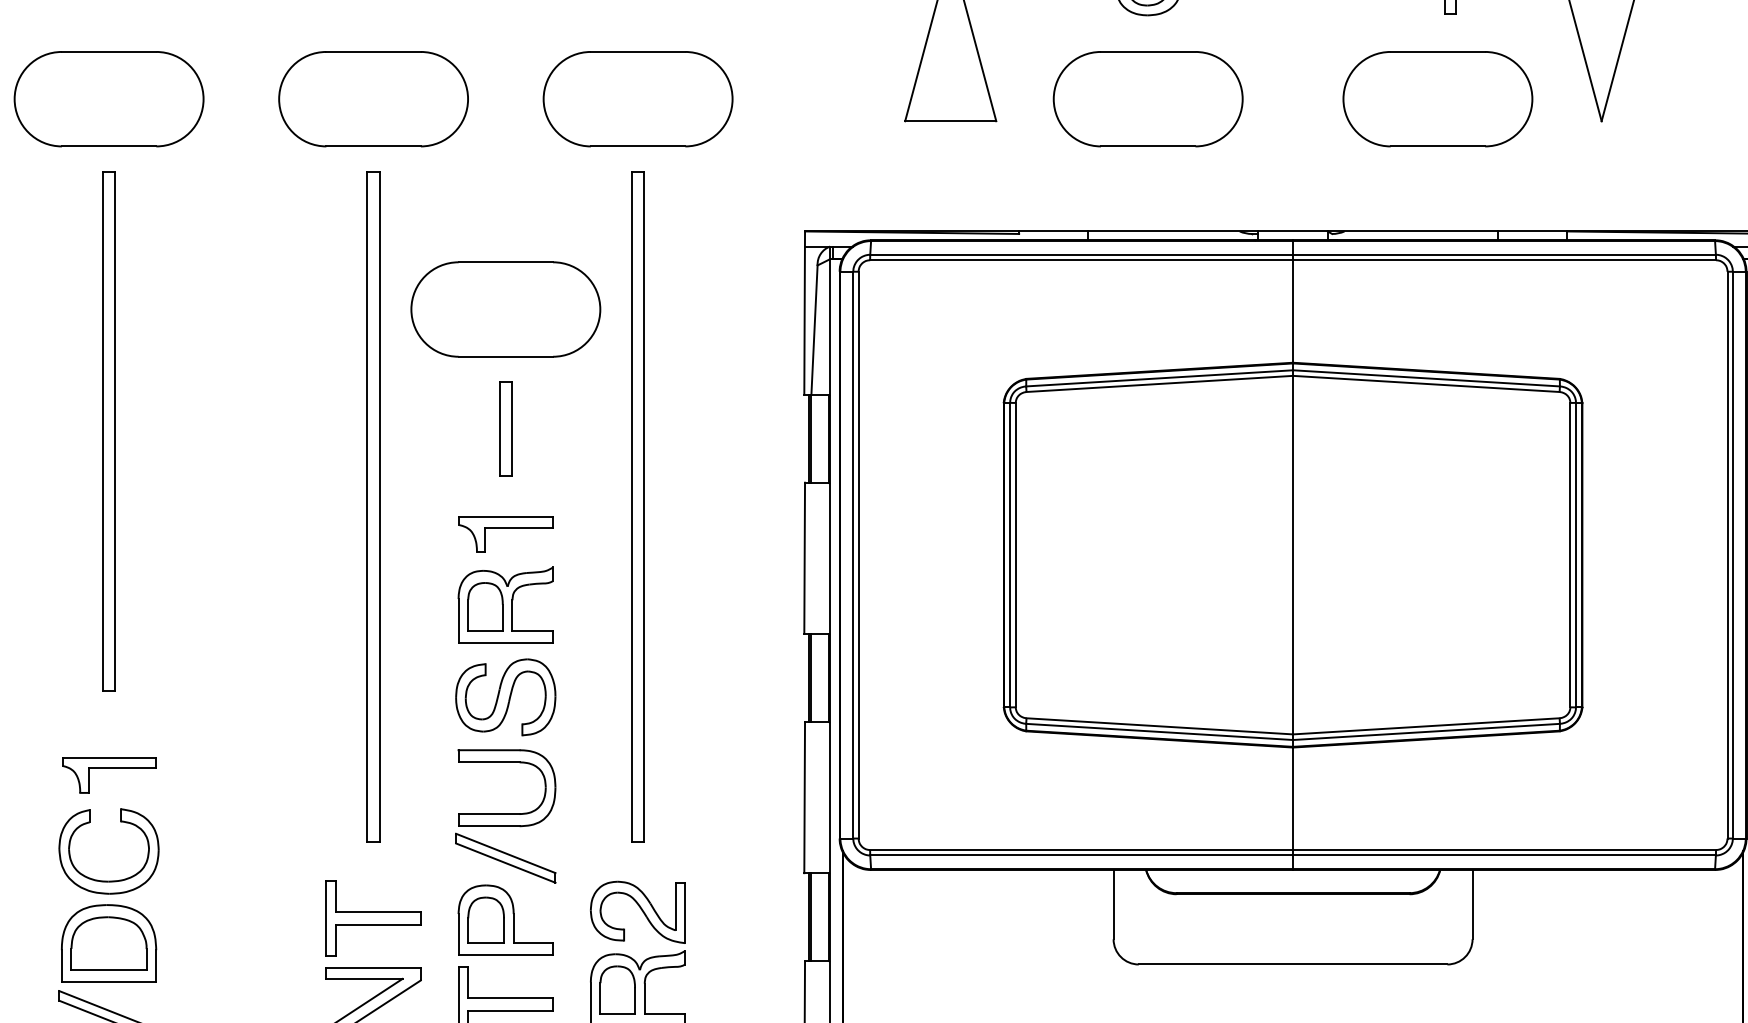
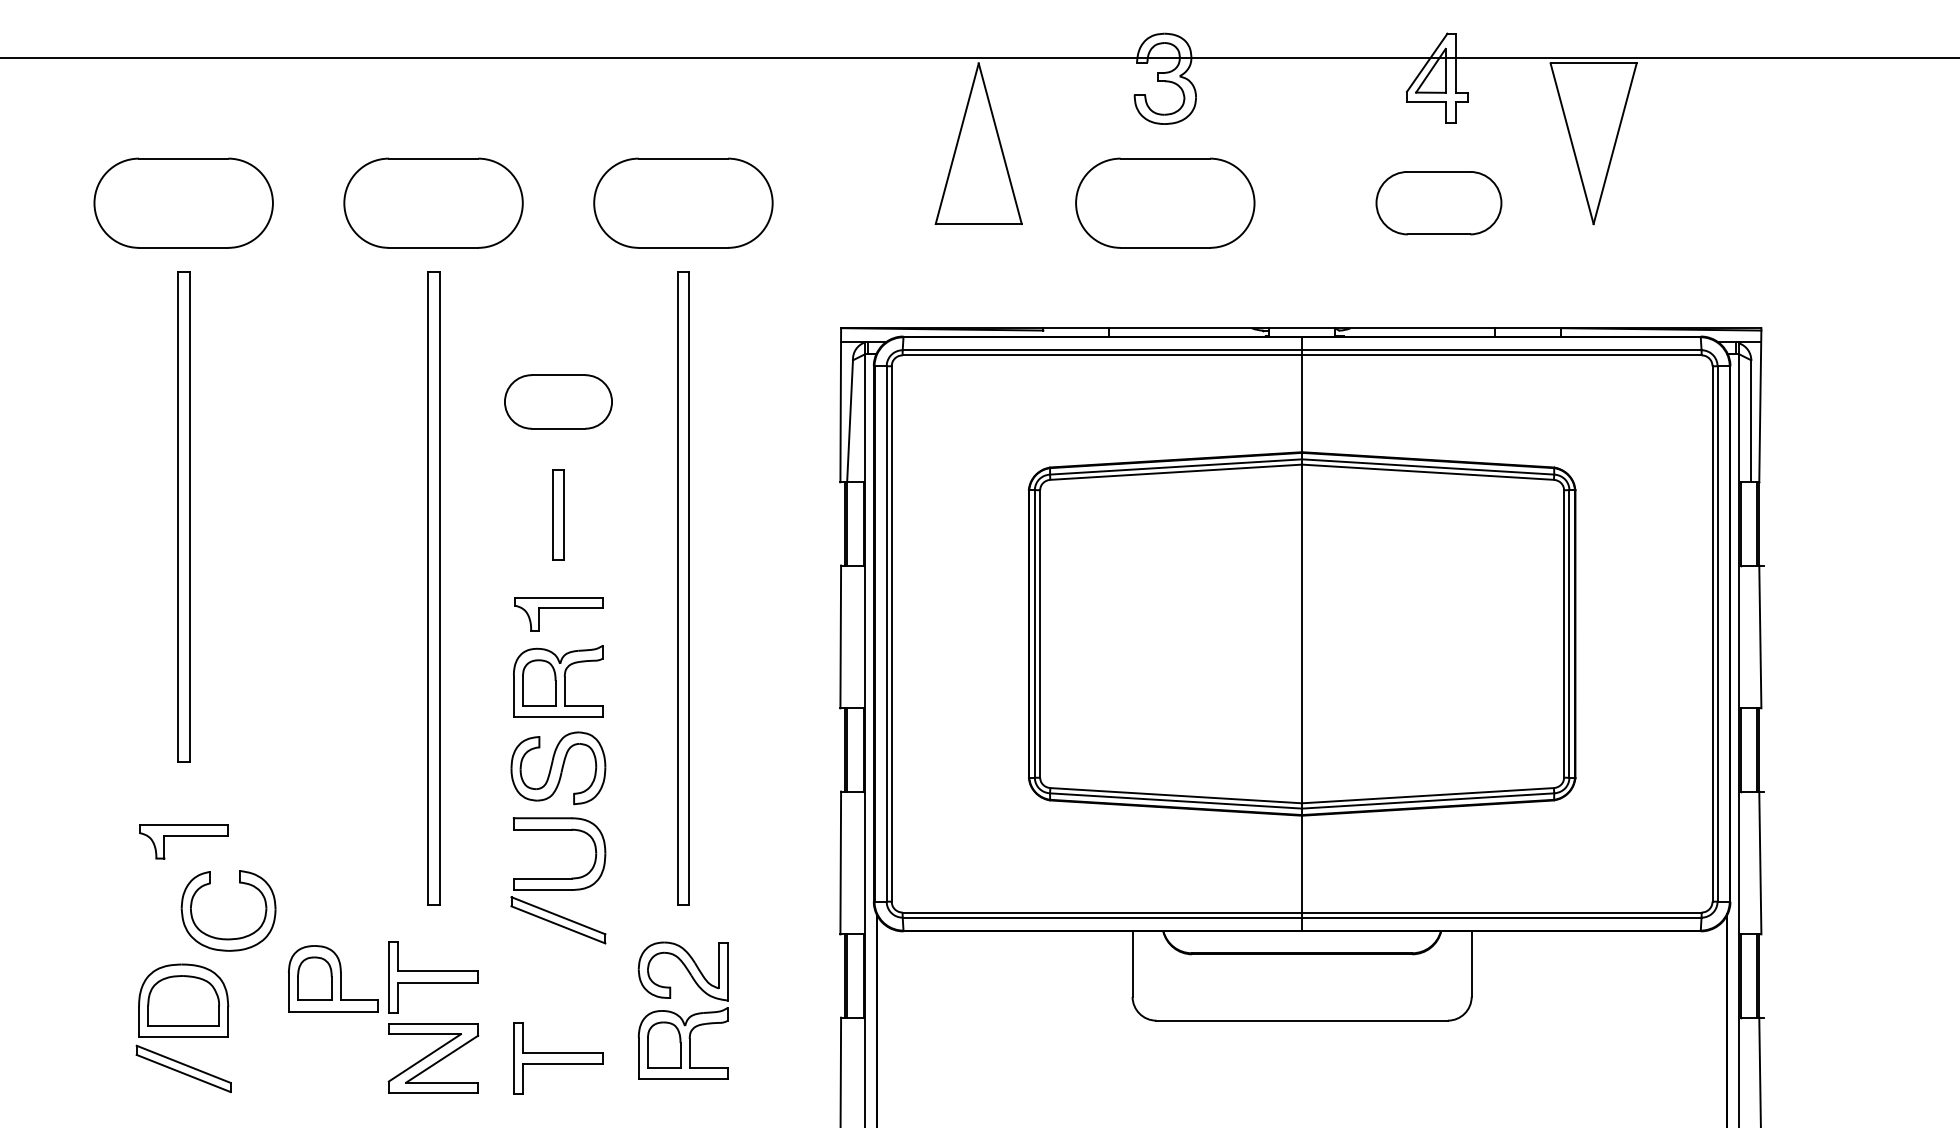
part: (1437, 98) -> (1438, 202), size x0.7
part: (505, 309) -> (558, 401), size x0.6
part: (108, 880) -> (228, 938), moved
part: (505, 919) -> (333, 978), moved

